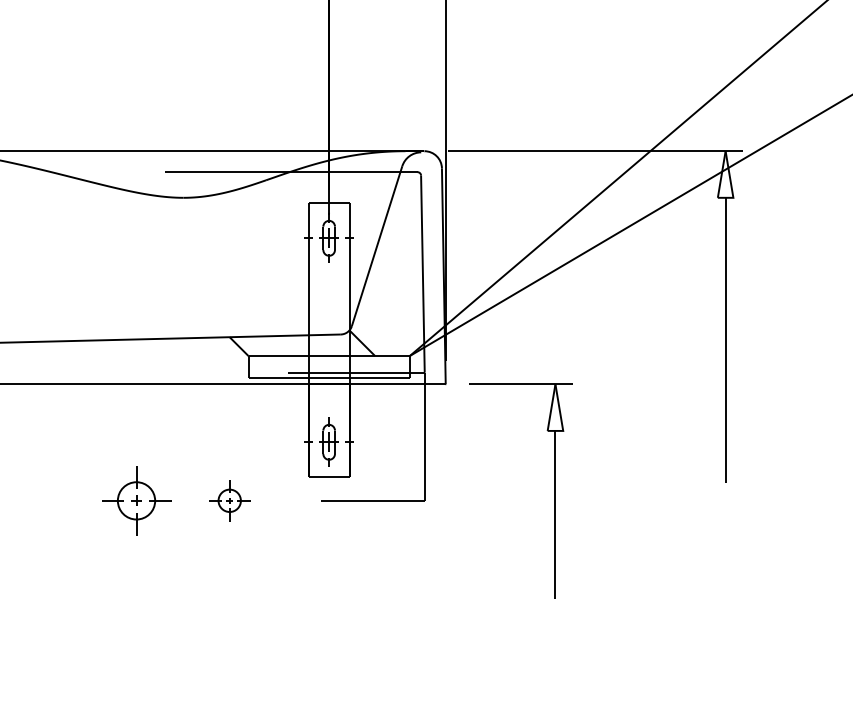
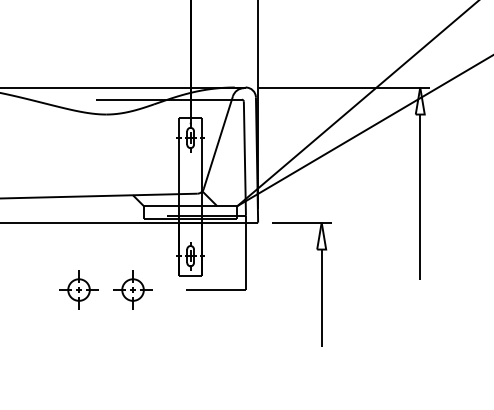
part: (228, 499) -> (132, 289), size x1.67

